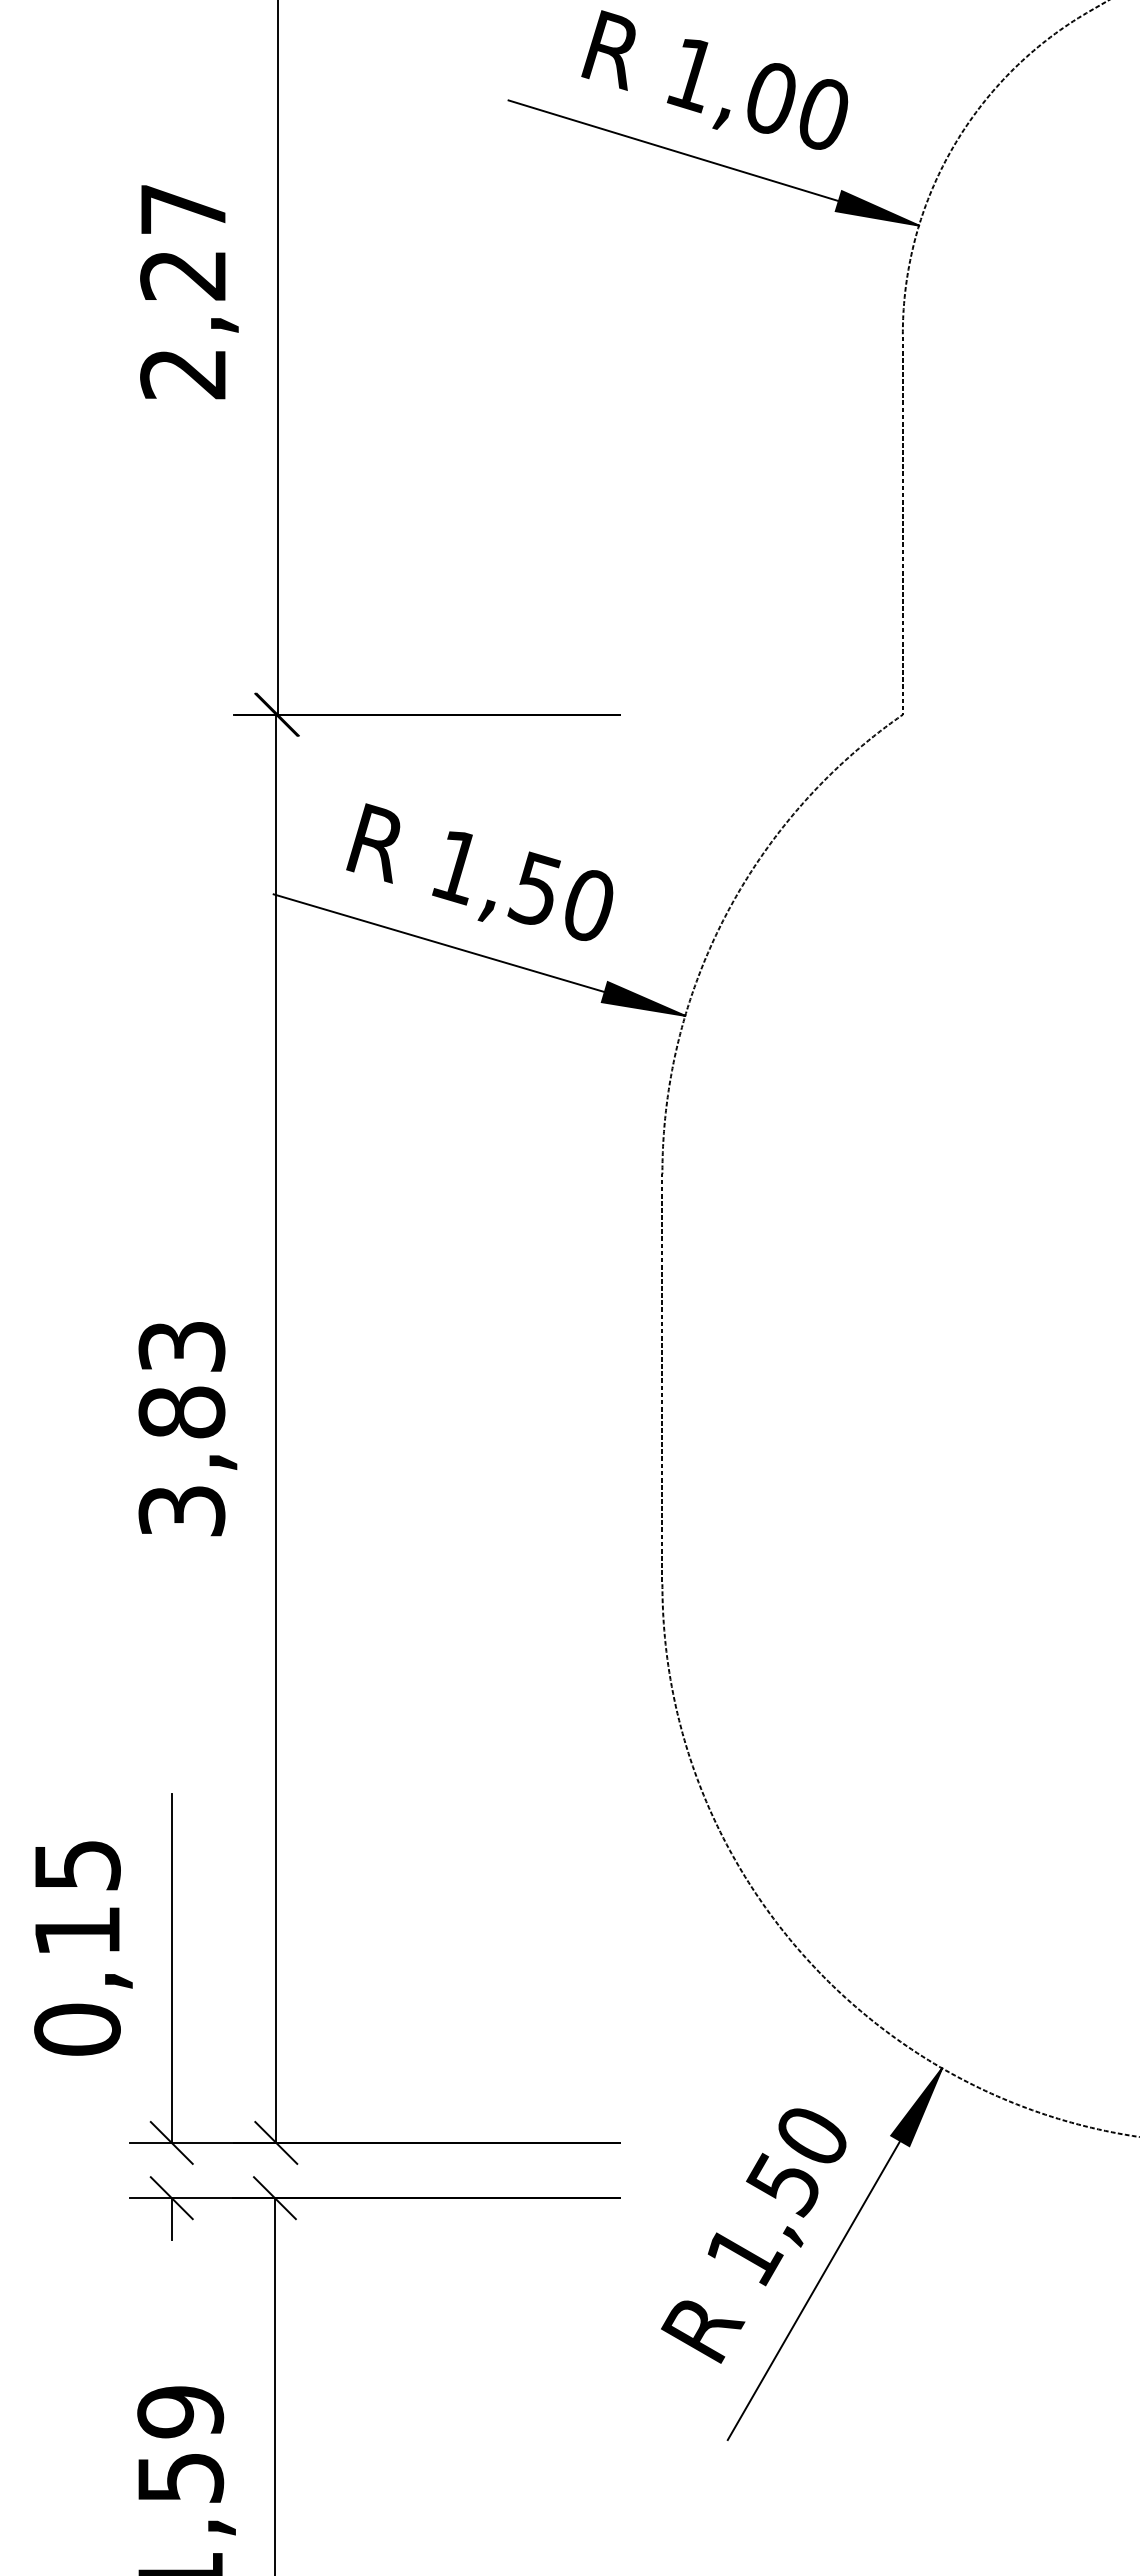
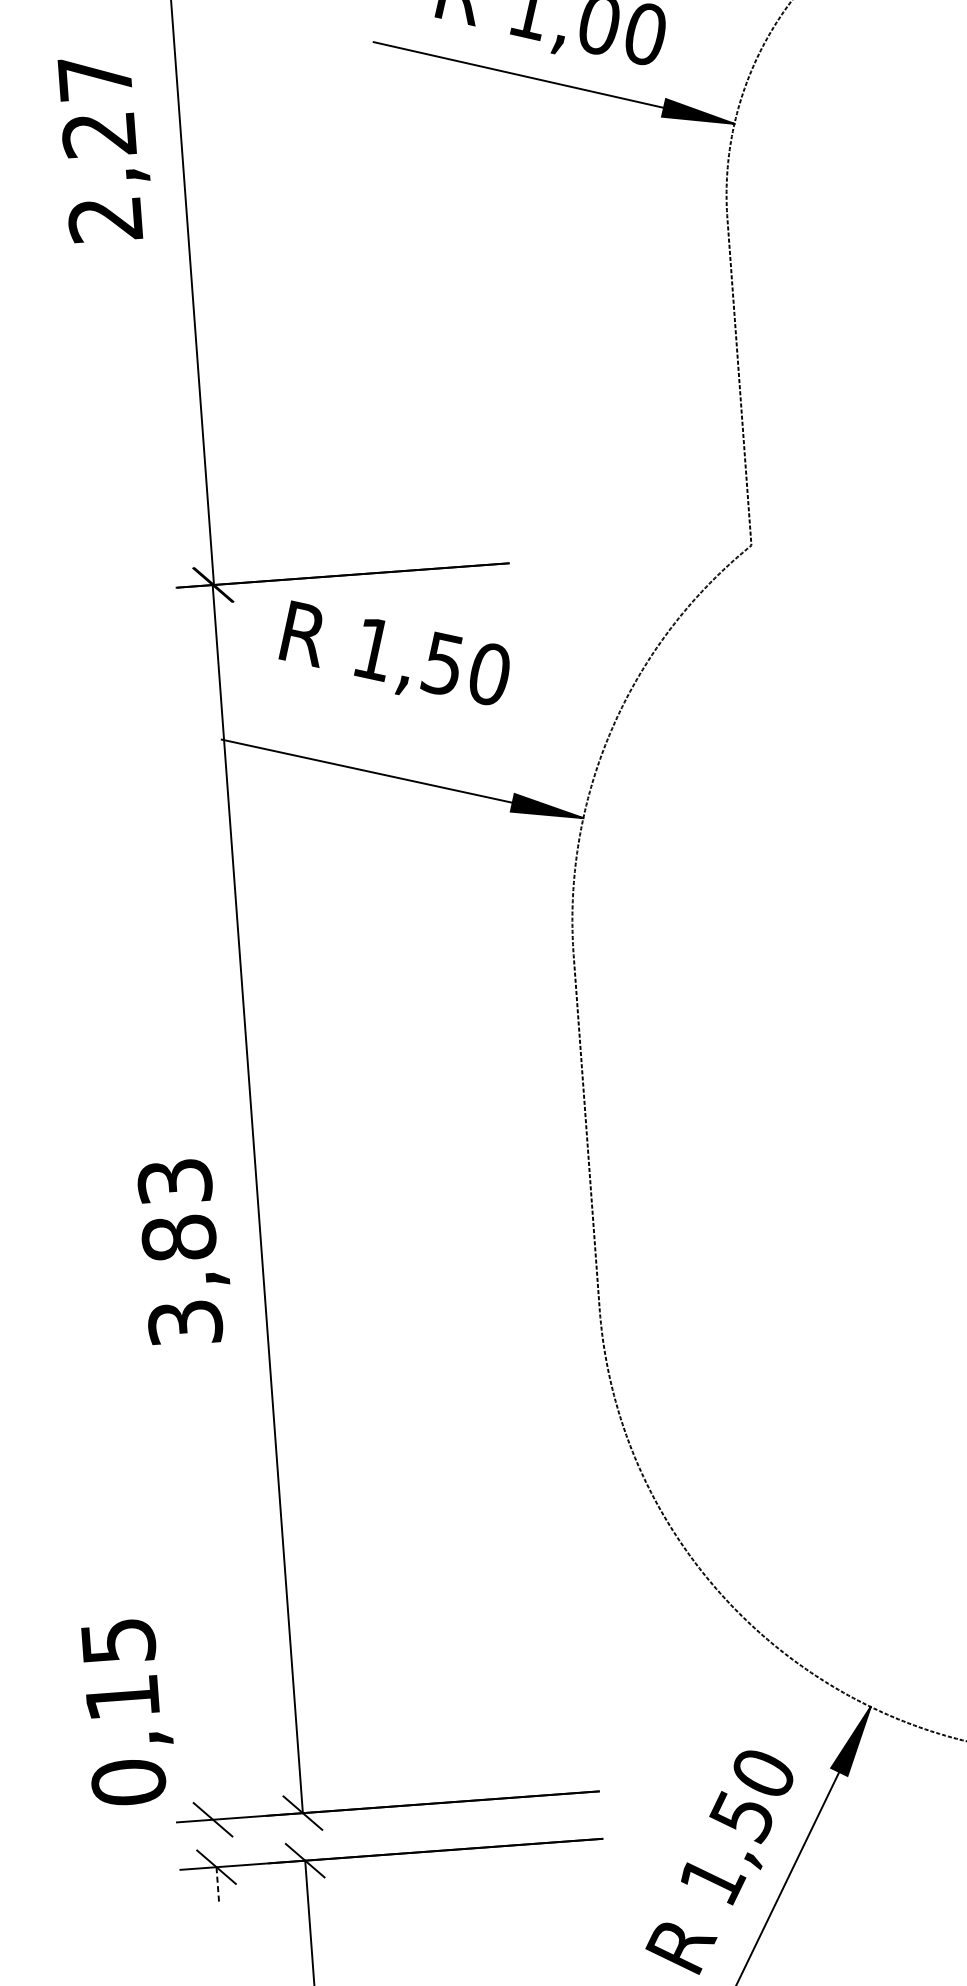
text: (189, 292) -> (105, 149), moved
text: (479, 871) -> (393, 651), moved
text: (187, 1429) -> (184, 1252), moved
text: (83, 1948) -> (128, 1712), moved
line: (171, 1968) -> (201, 1669), removed
line: (171, 2219) -> (217, 1885), solid -> dashed

